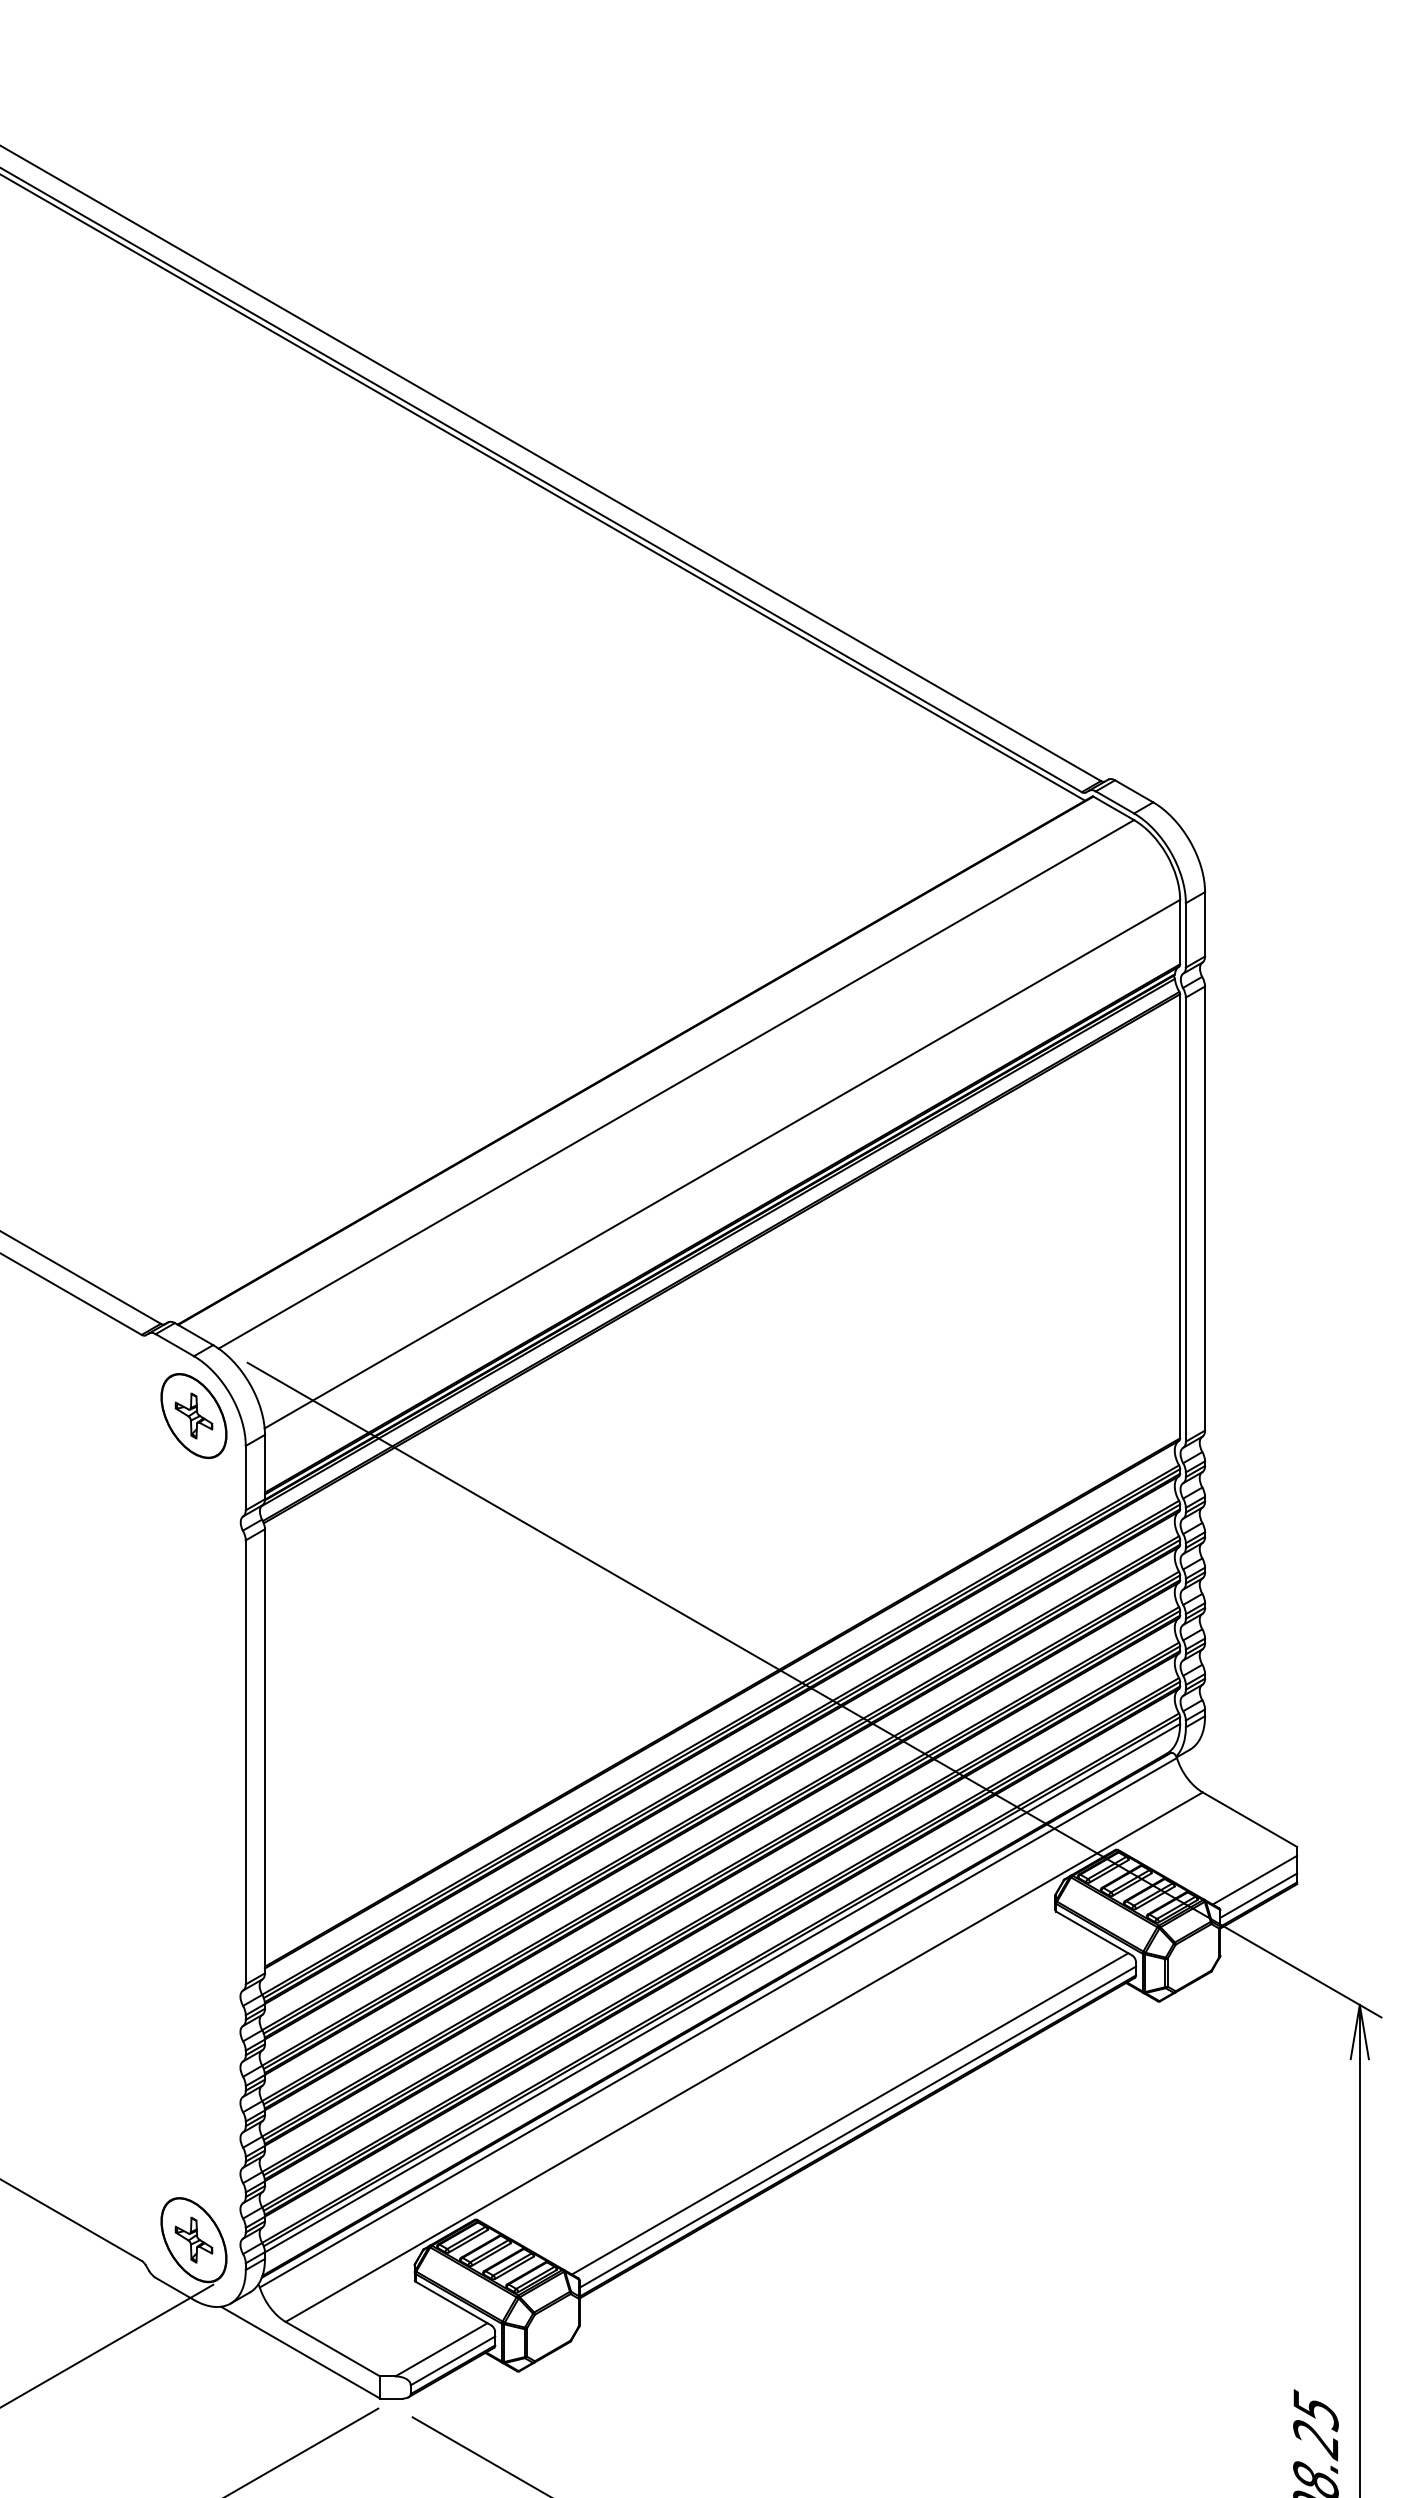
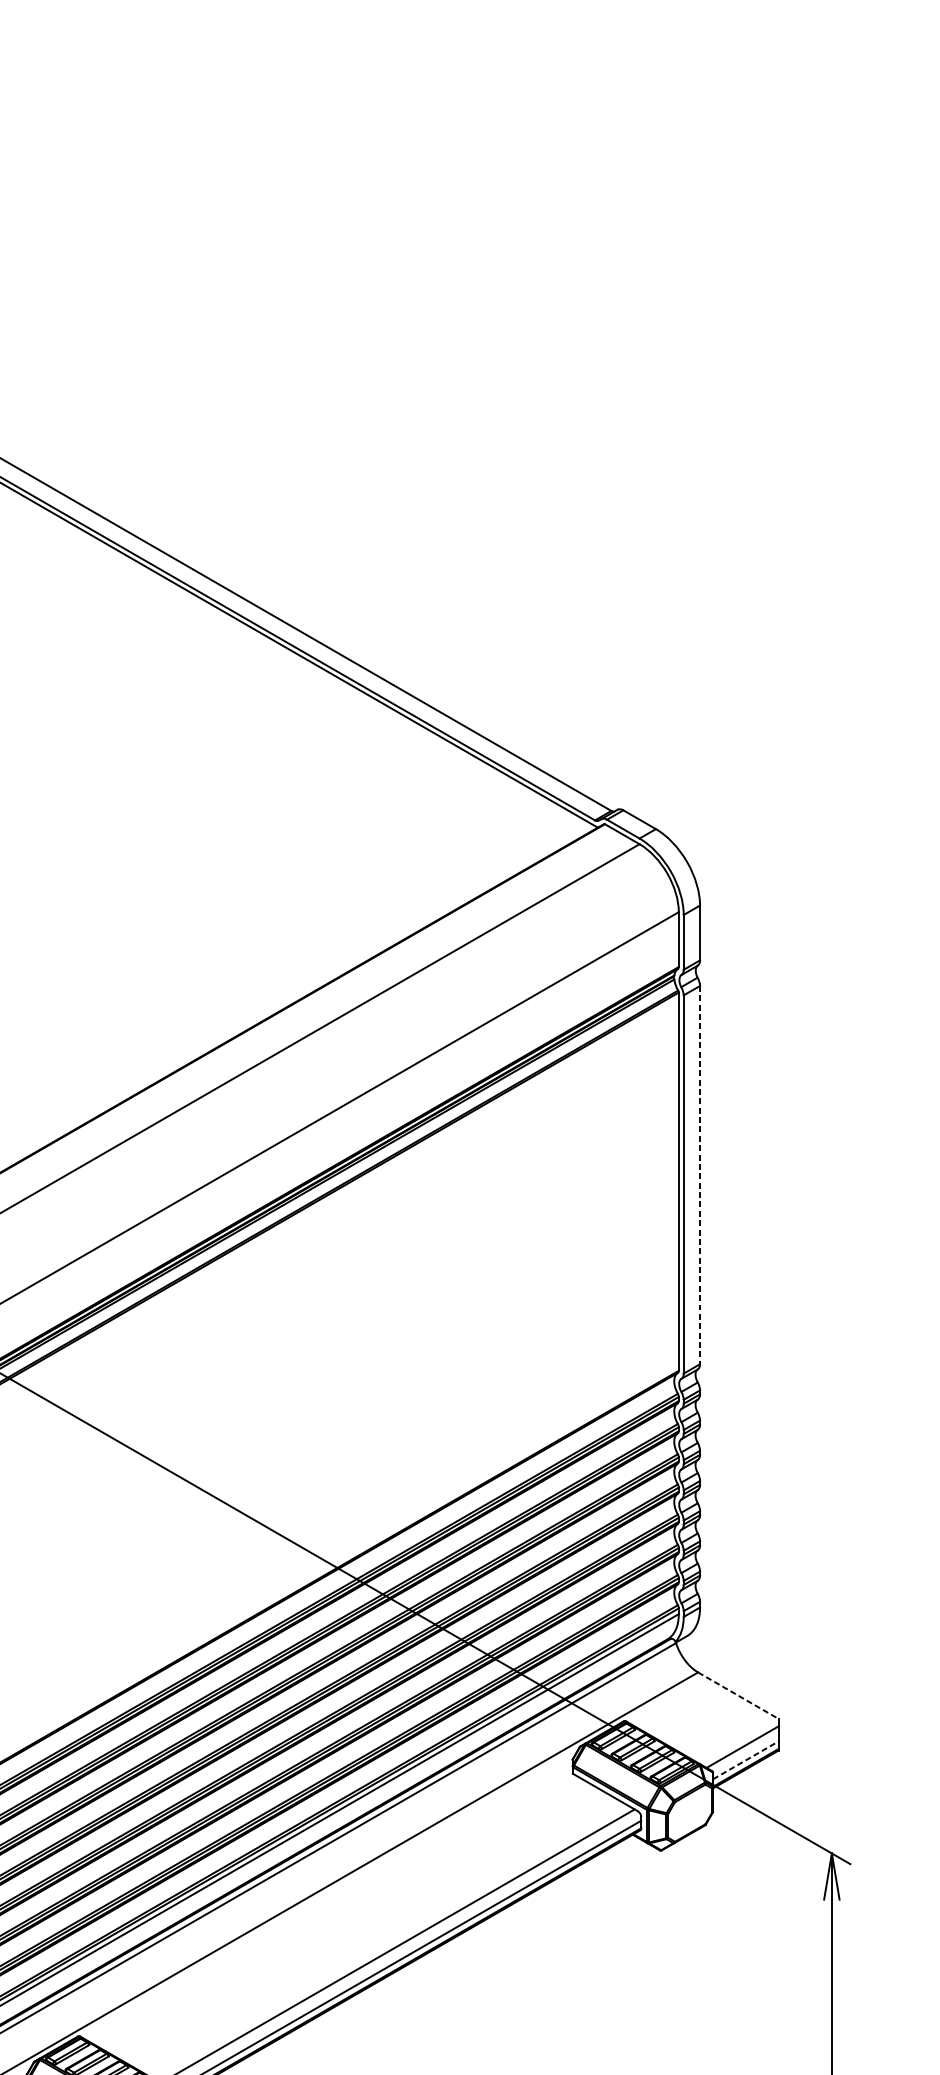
line: (1205, 1209) -> (700, 1175), solid -> dashed
line: (1250, 1819) -> (738, 1695), solid -> dashed
line: (1259, 1895) -> (746, 1760), solid -> dashed

